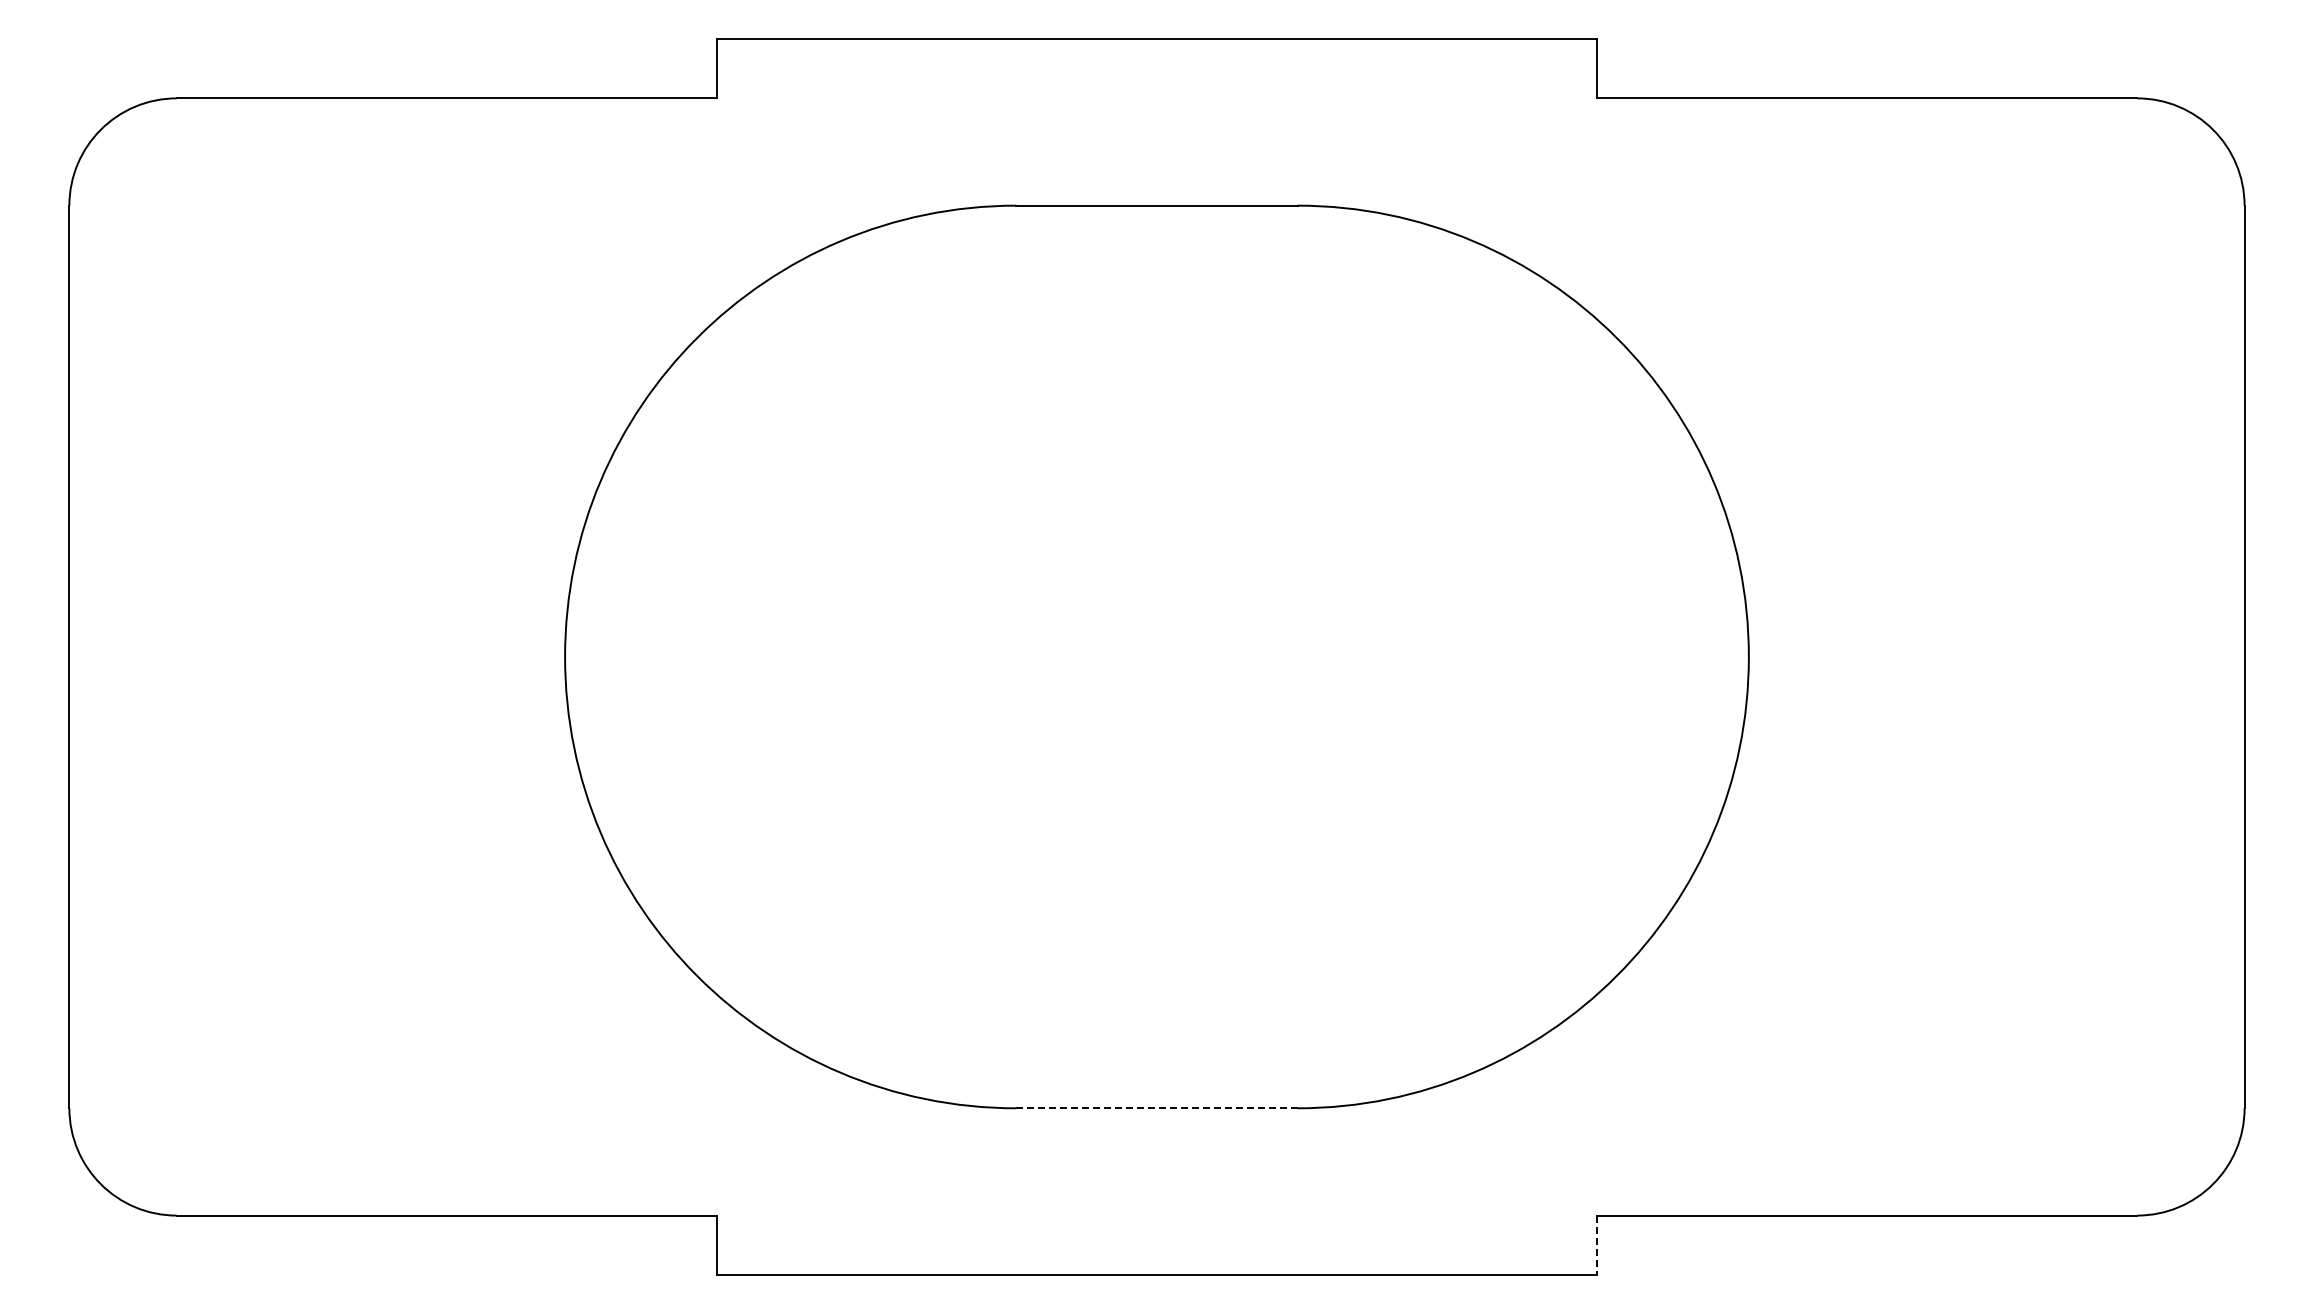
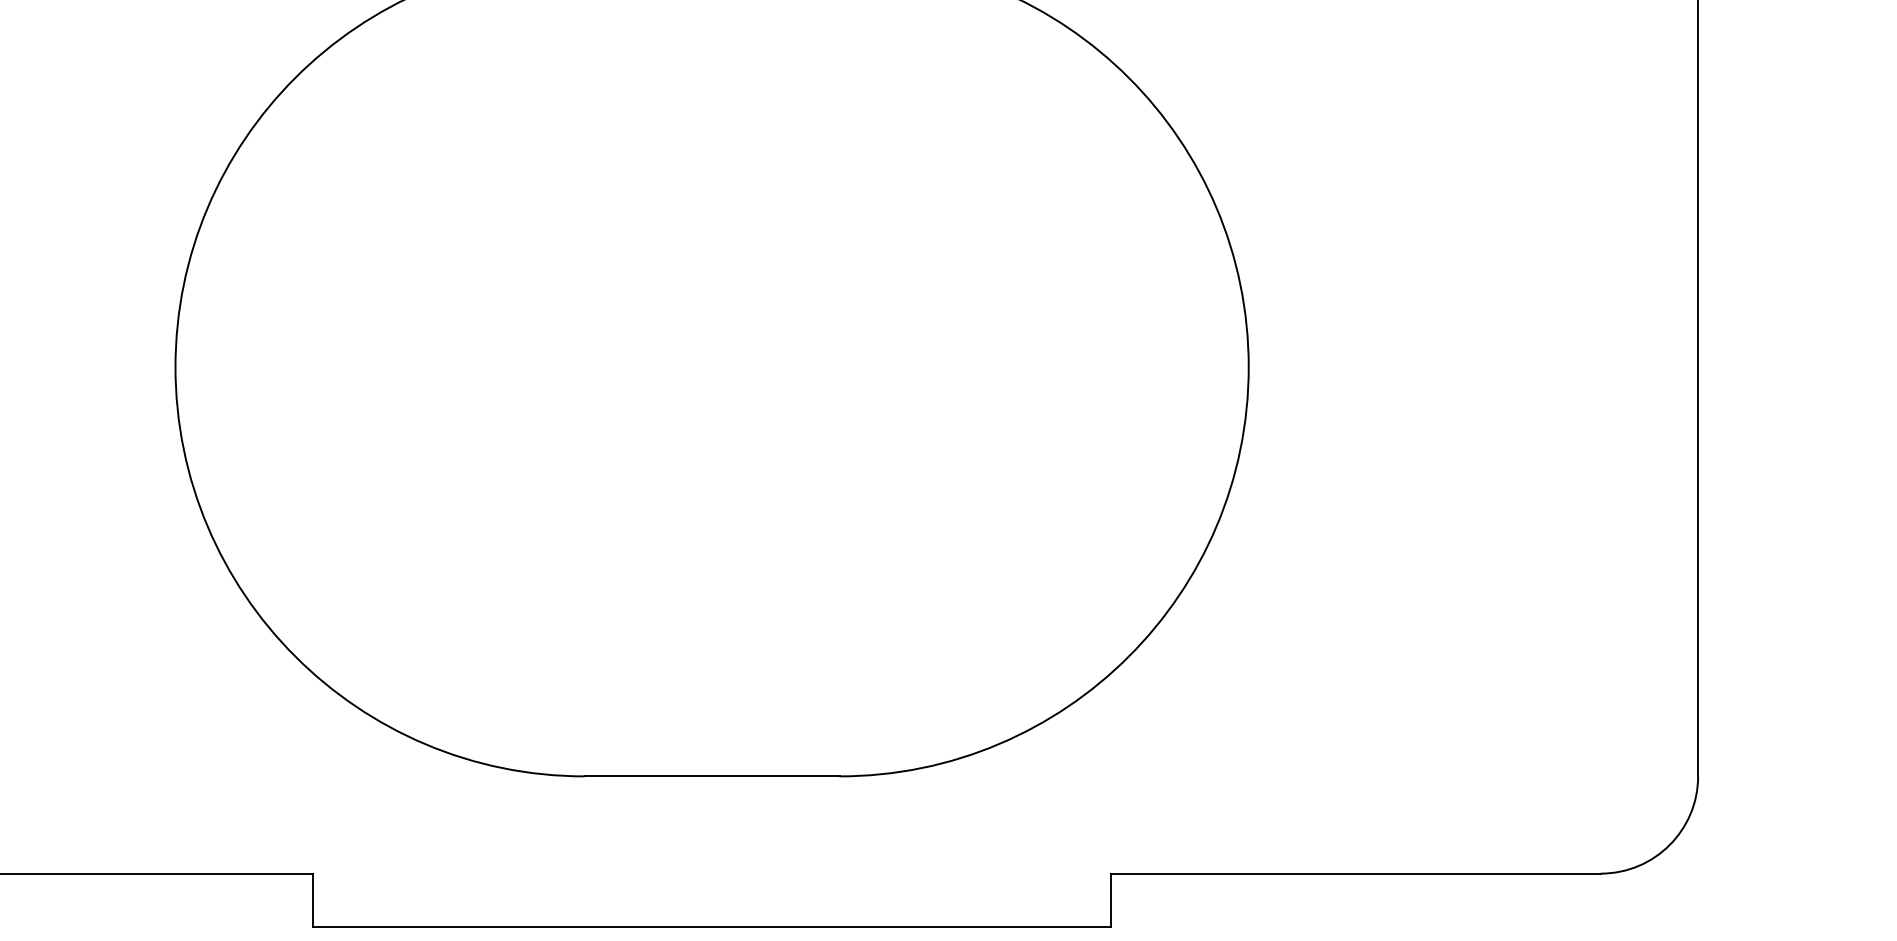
line: (1156, 1108) -> (711, 776), dashed -> solid
line: (1597, 1245) -> (1111, 900), dashed -> solid

